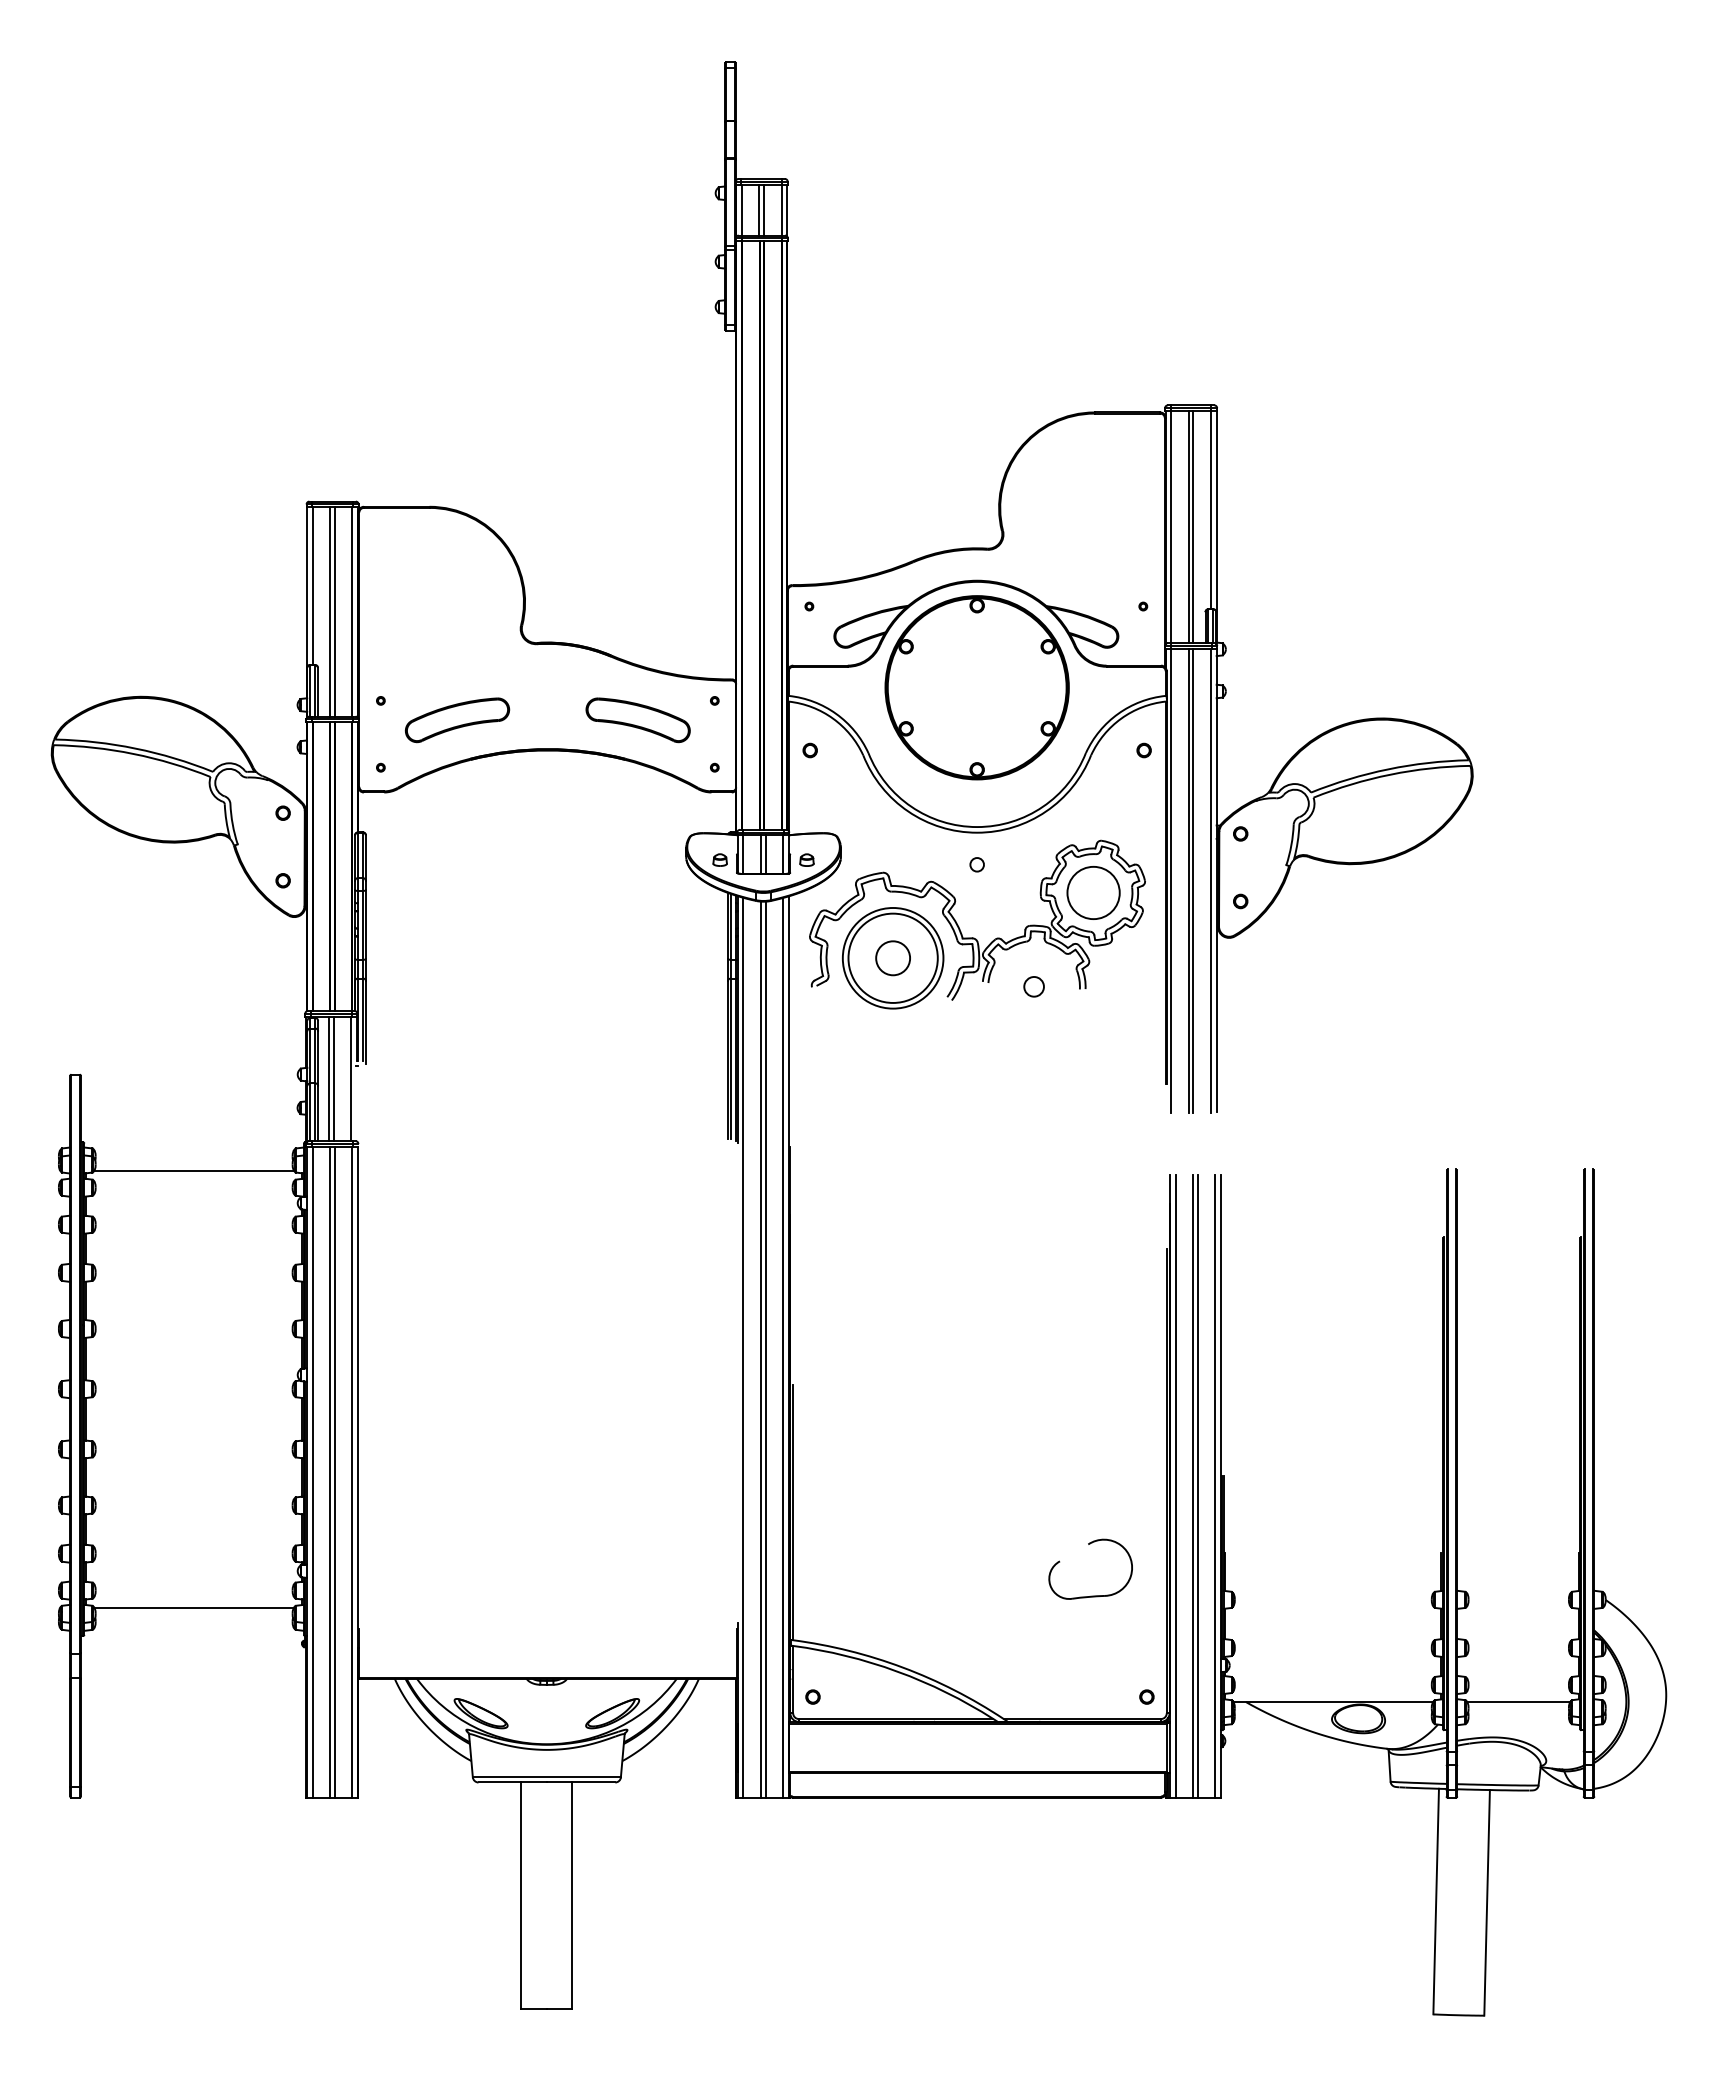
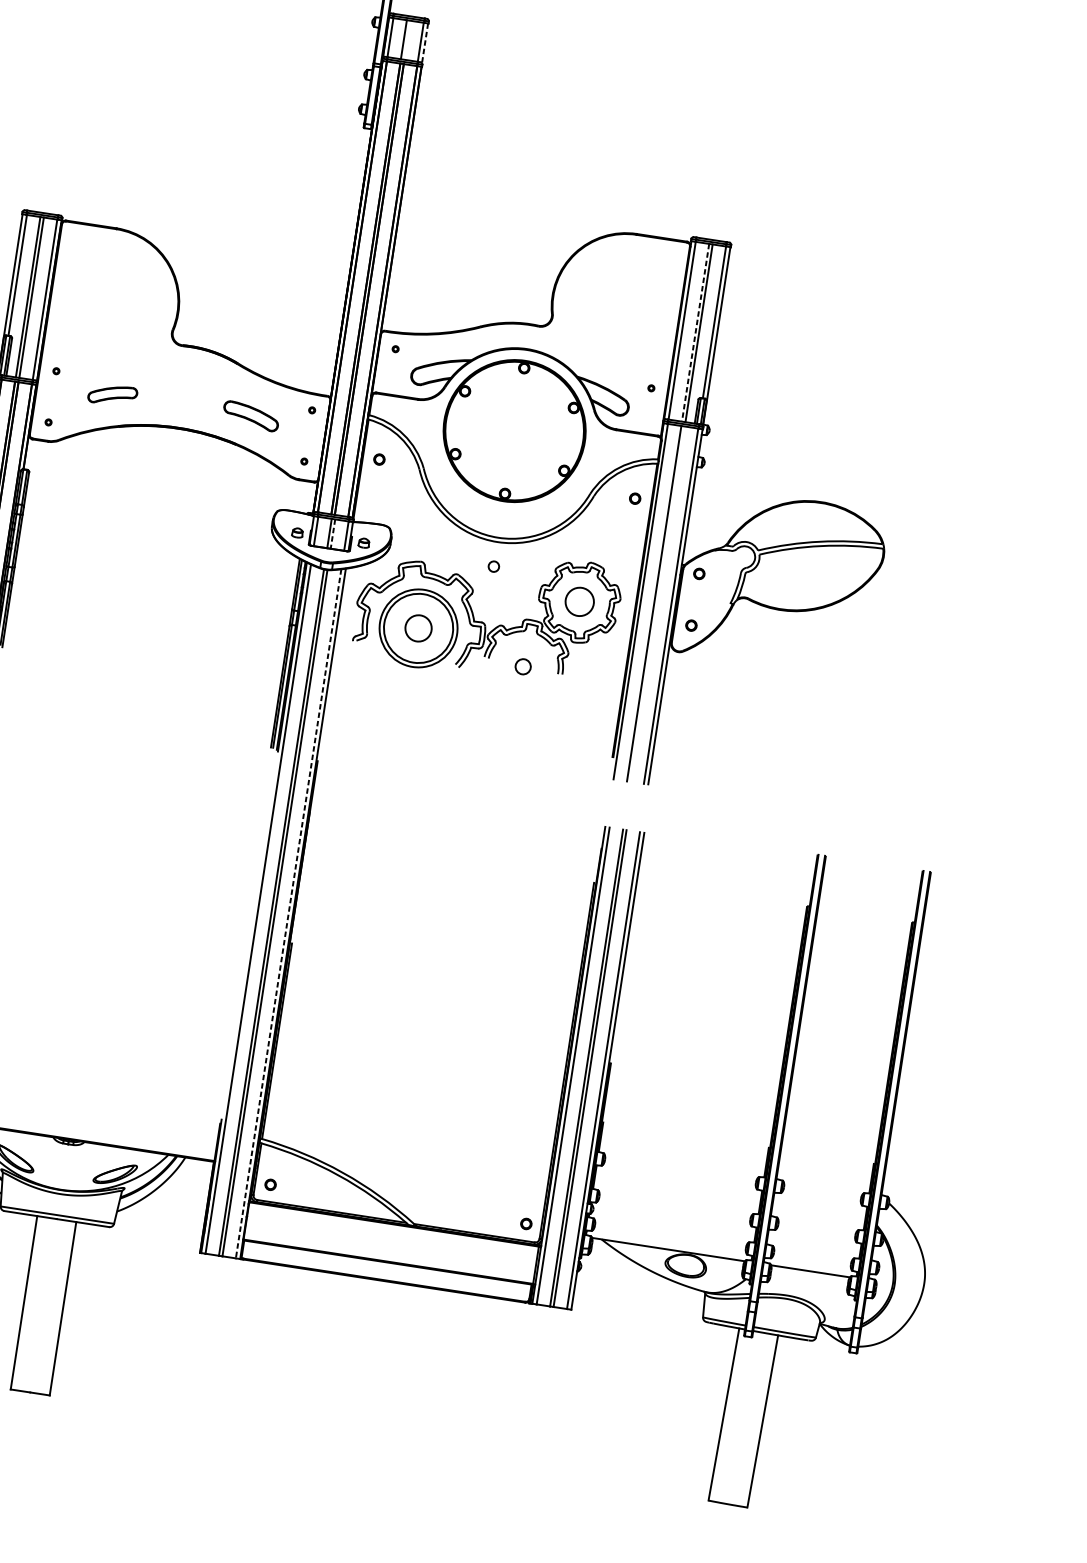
line: (764, 209) -> (407, 39), removed
line: (787, 210) -> (425, 43), solid -> dashed
line: (1188, 527) -> (695, 333), solid -> dashed
part: (457, 720) -> (112, 395), size x0.6
part: (637, 720) -> (250, 416), size x0.7
line: (765, 855) -> (332, 534), solid -> dashed
line: (1193, 880) -> (657, 604), removed
circle: (1093, 892) -> (579, 601), size x0.7
line: (783, 1347) -> (288, 913), solid -> dashed
part: (1090, 1544) -> (501, 1100), removed

